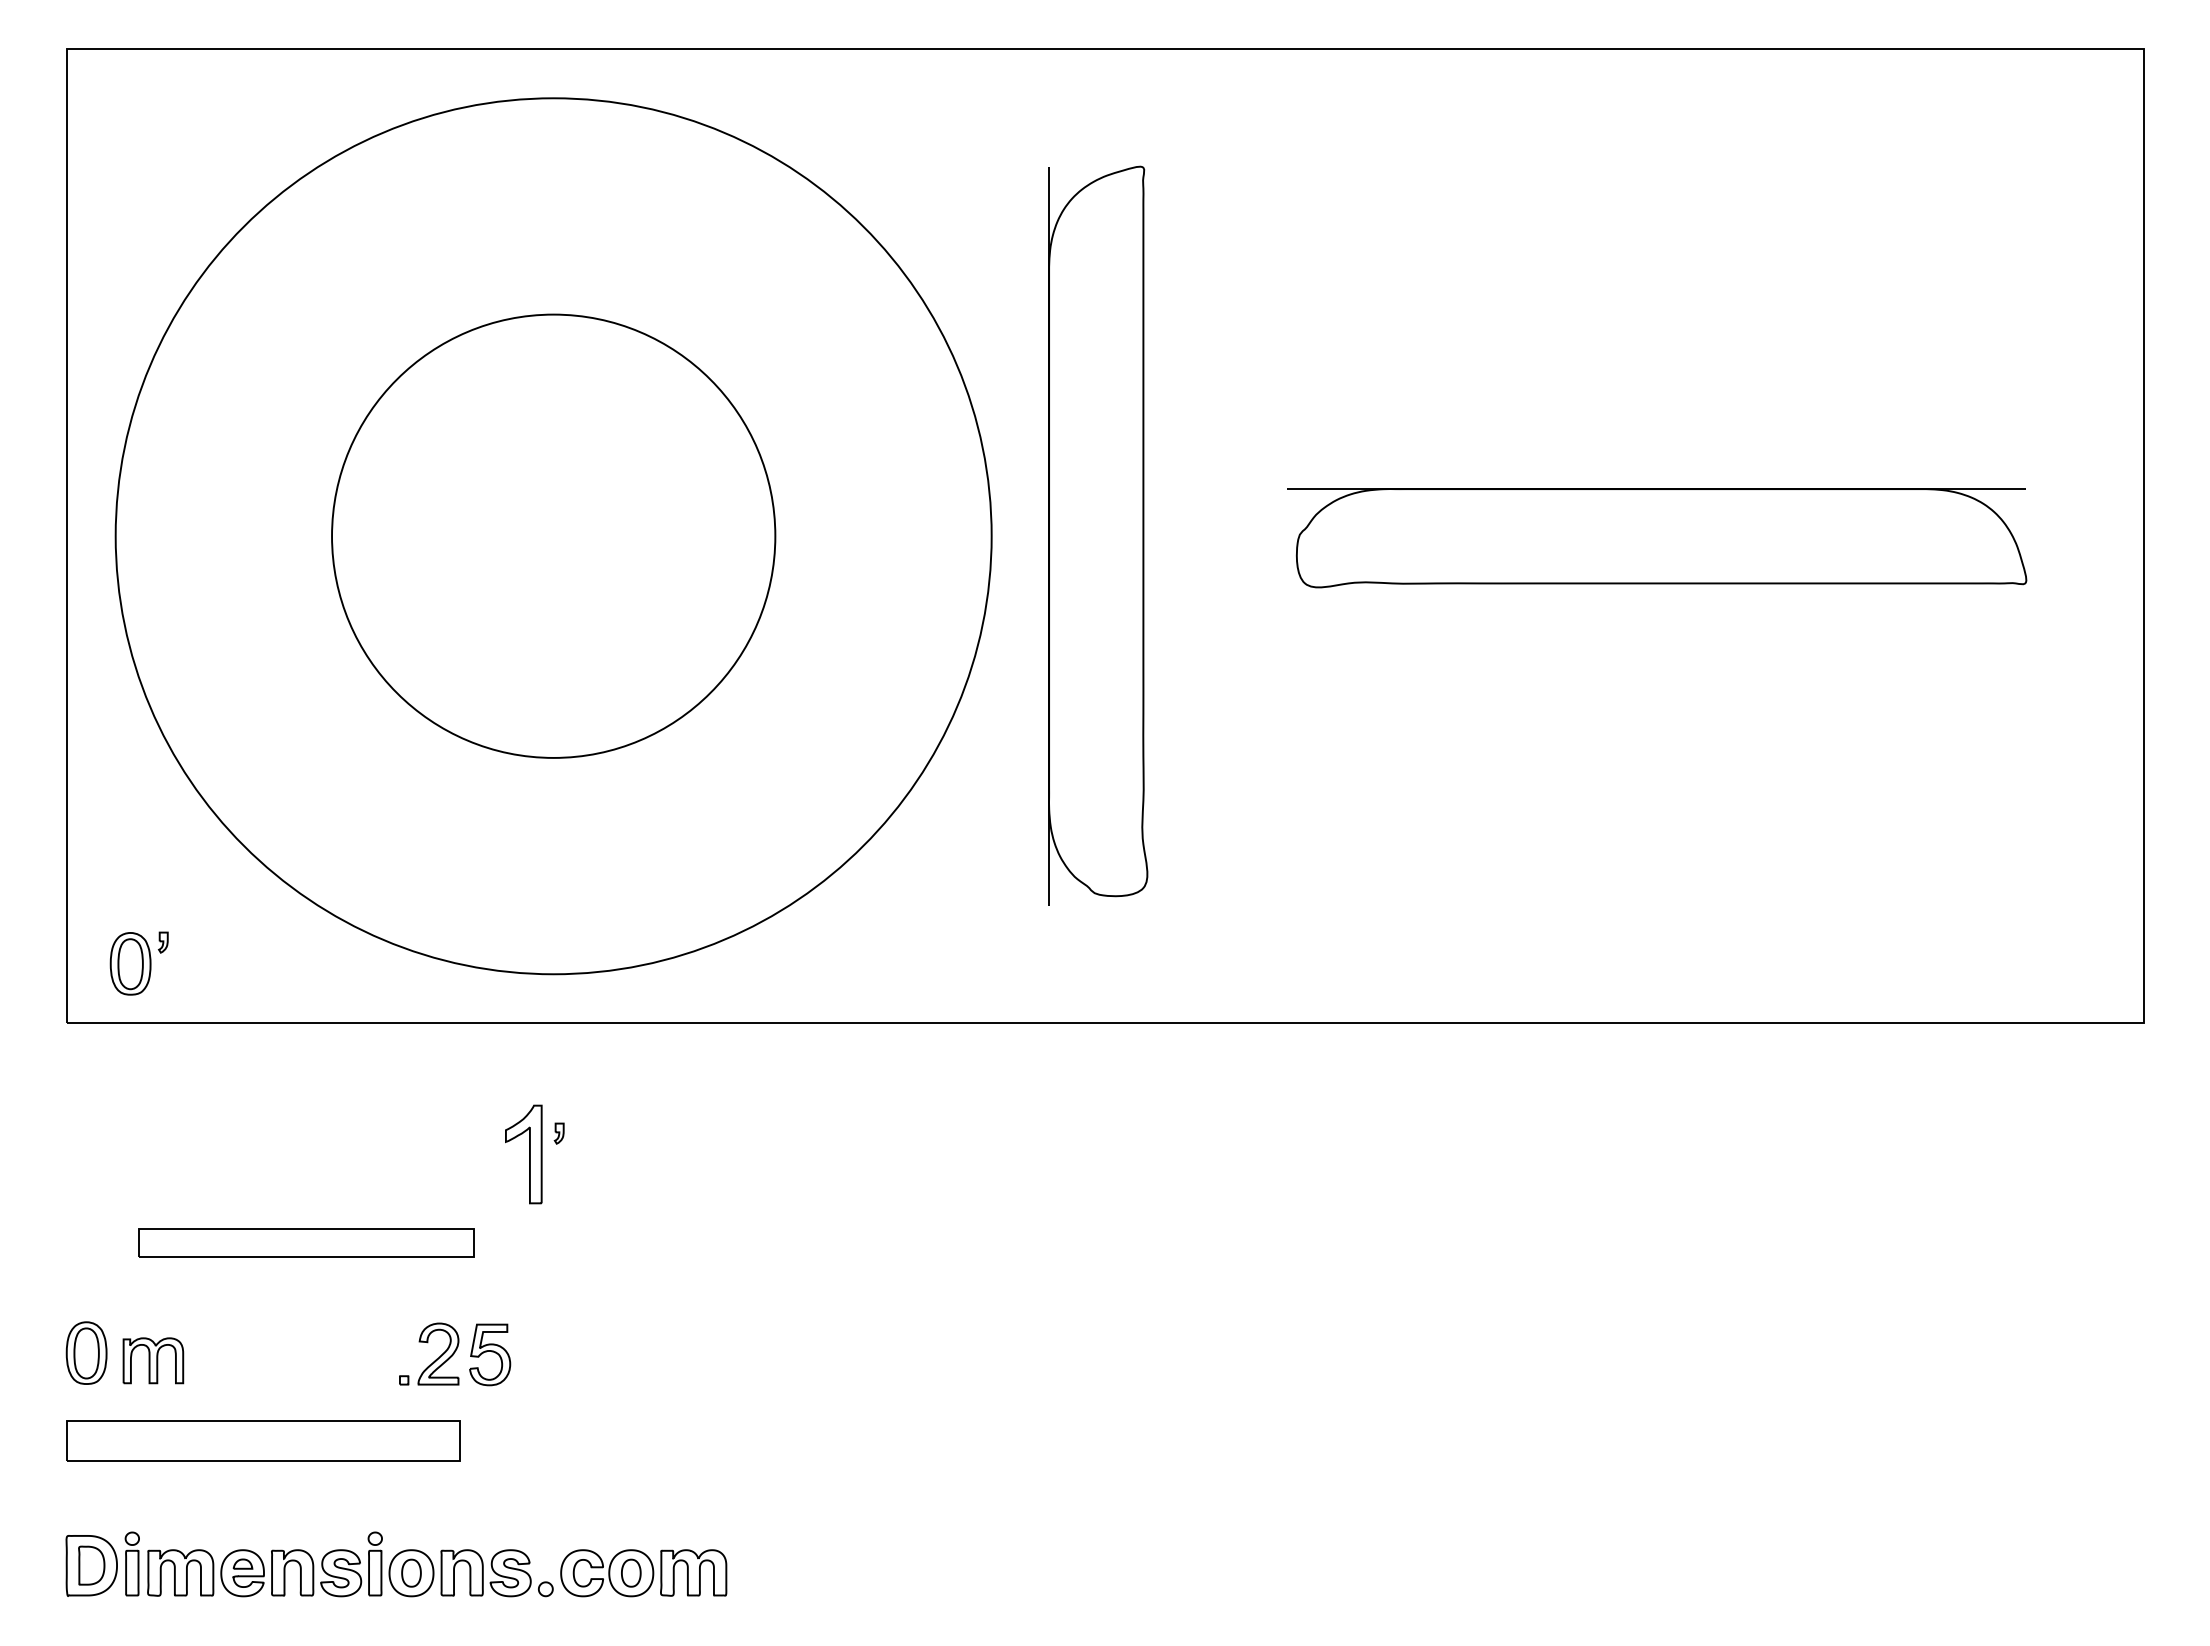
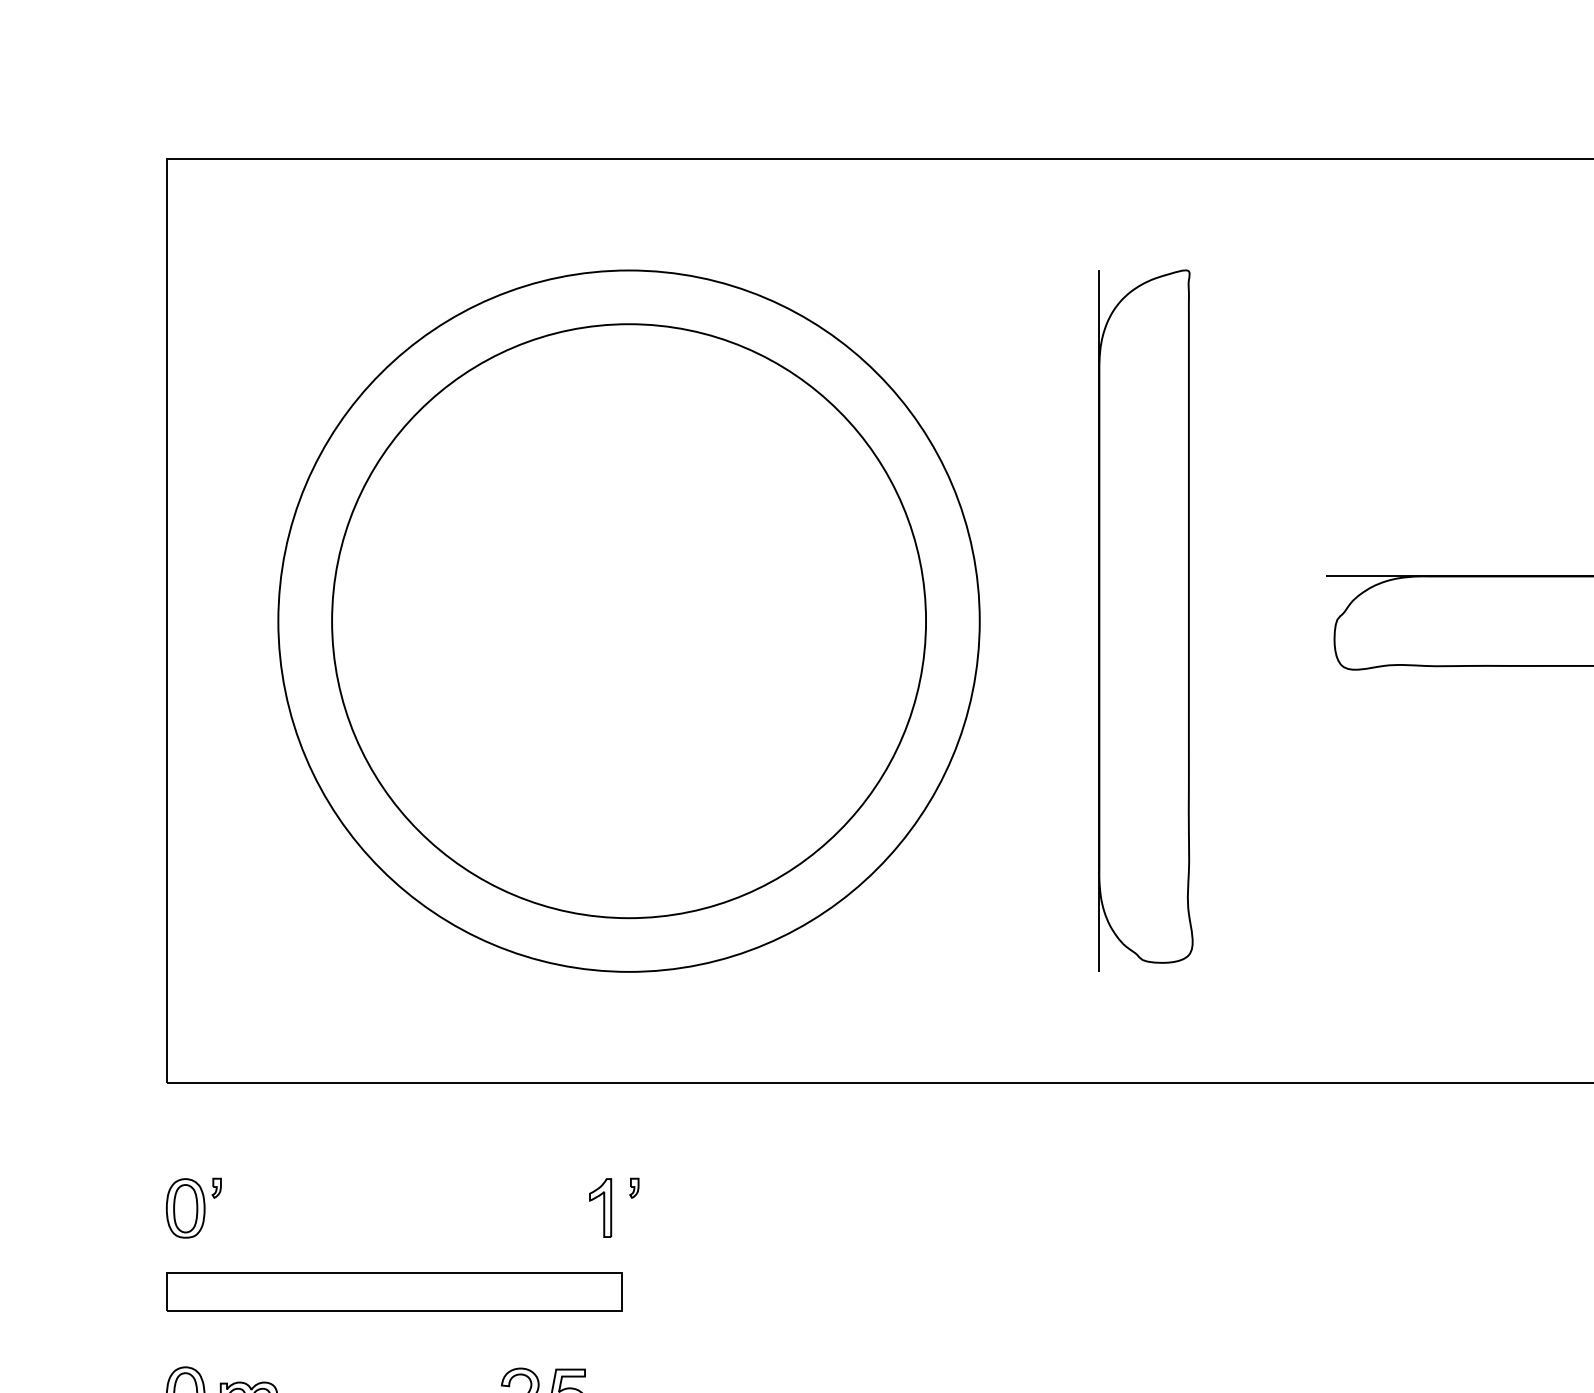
circle: (553, 535) -> (628, 620), size x1.67
circle: (553, 536) -> (628, 621), size x0.71
part: (138, 963) -> (193, 1208), moved
part: (523, 1154) -> (600, 1208), size x0.62
part: (306, 1242) -> (394, 1291), size x1.43

